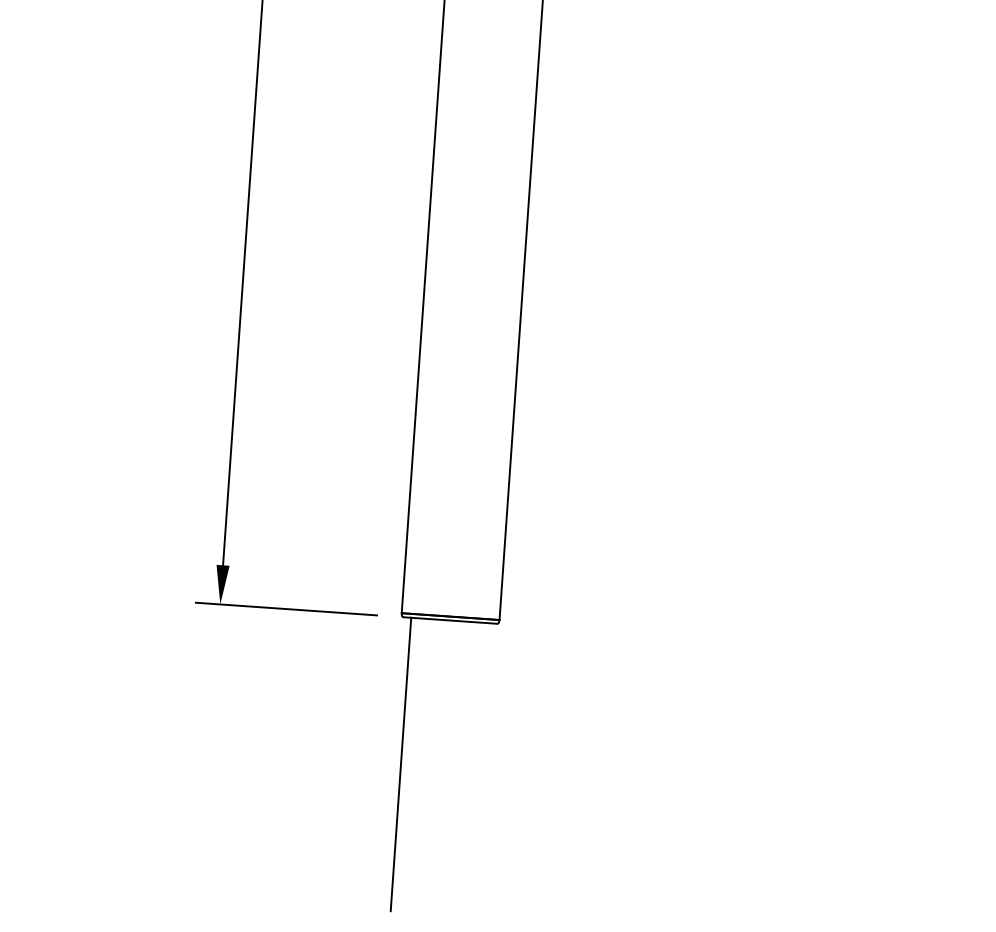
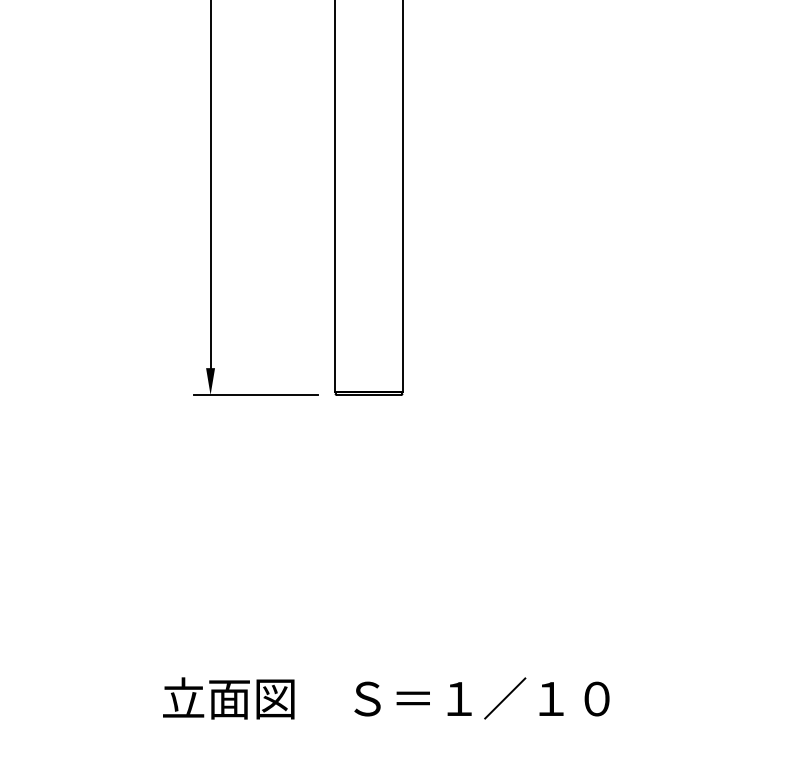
line: (401, 765) -> (342, 496), removed

